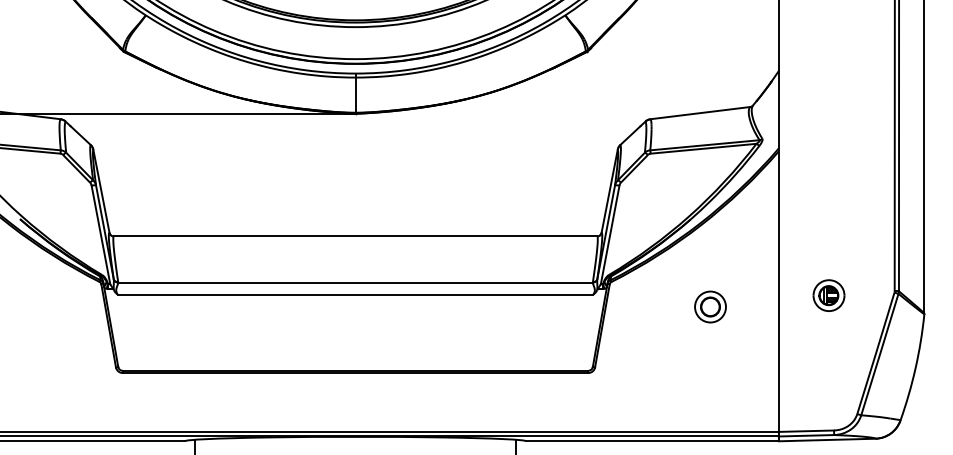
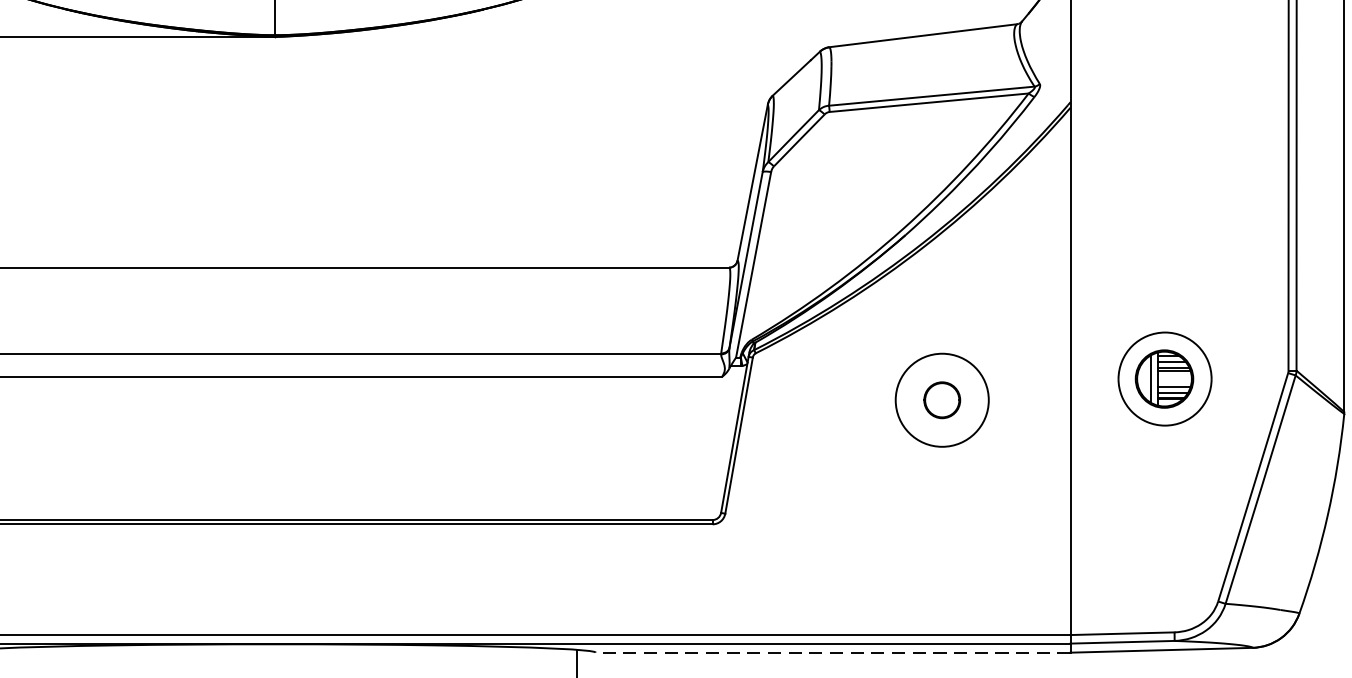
part: (828, 295) -> (1164, 378), size x1.6
circle: (710, 306) -> (942, 399), size x1.6
line: (651, 441) -> (831, 653), solid -> dashed

